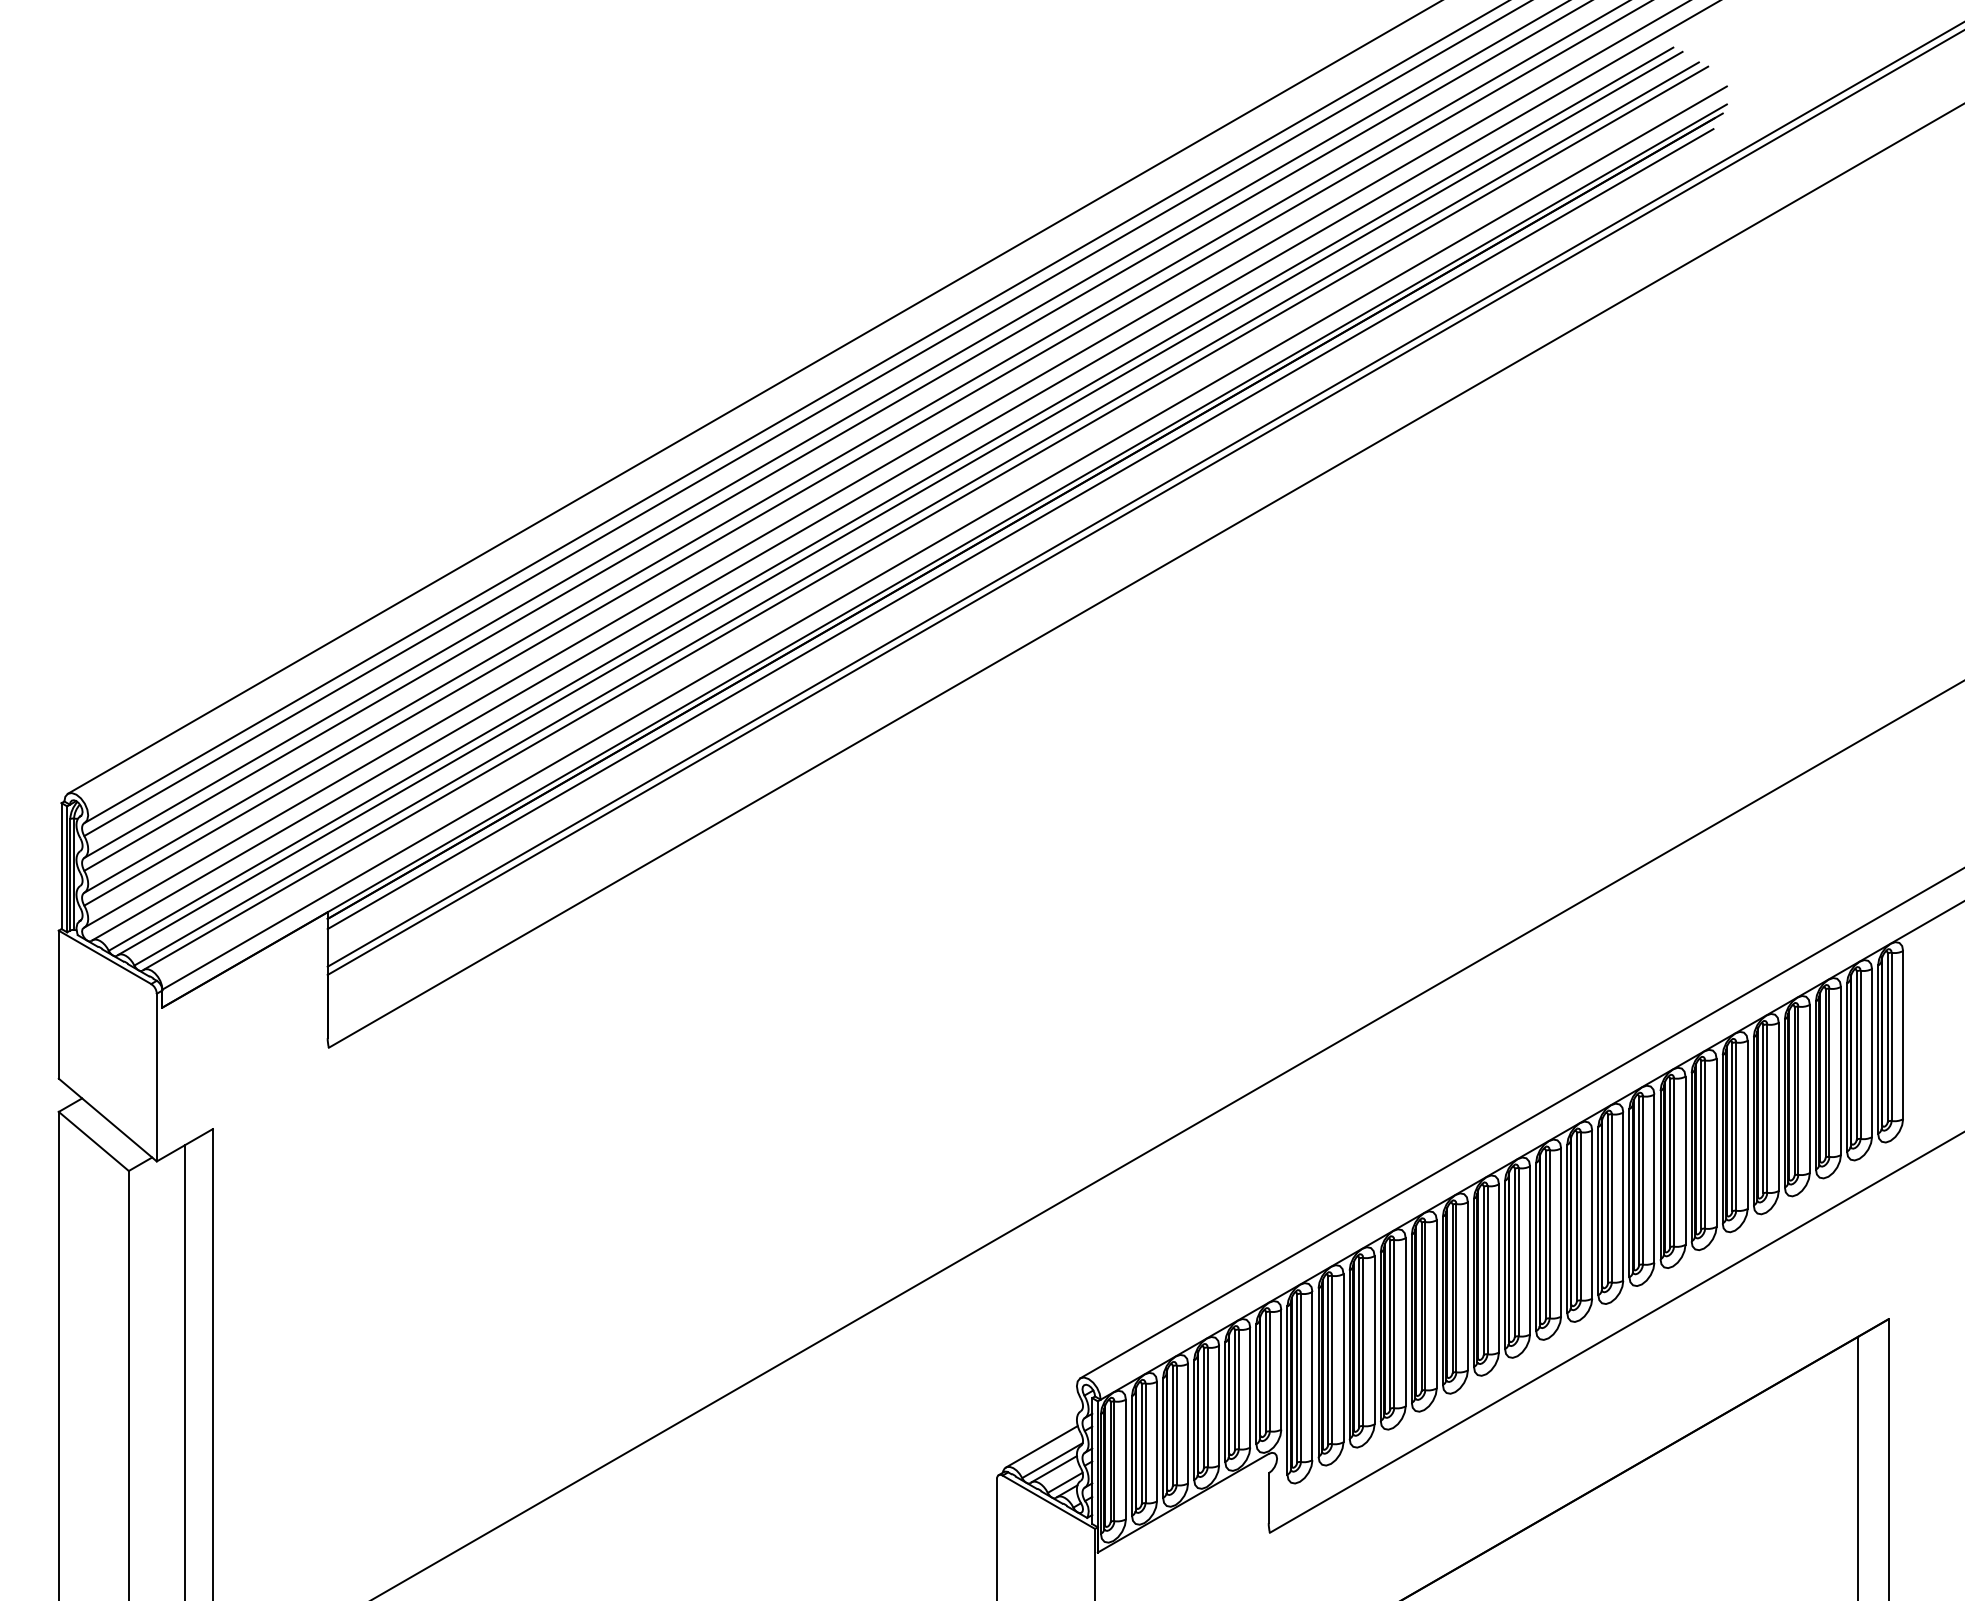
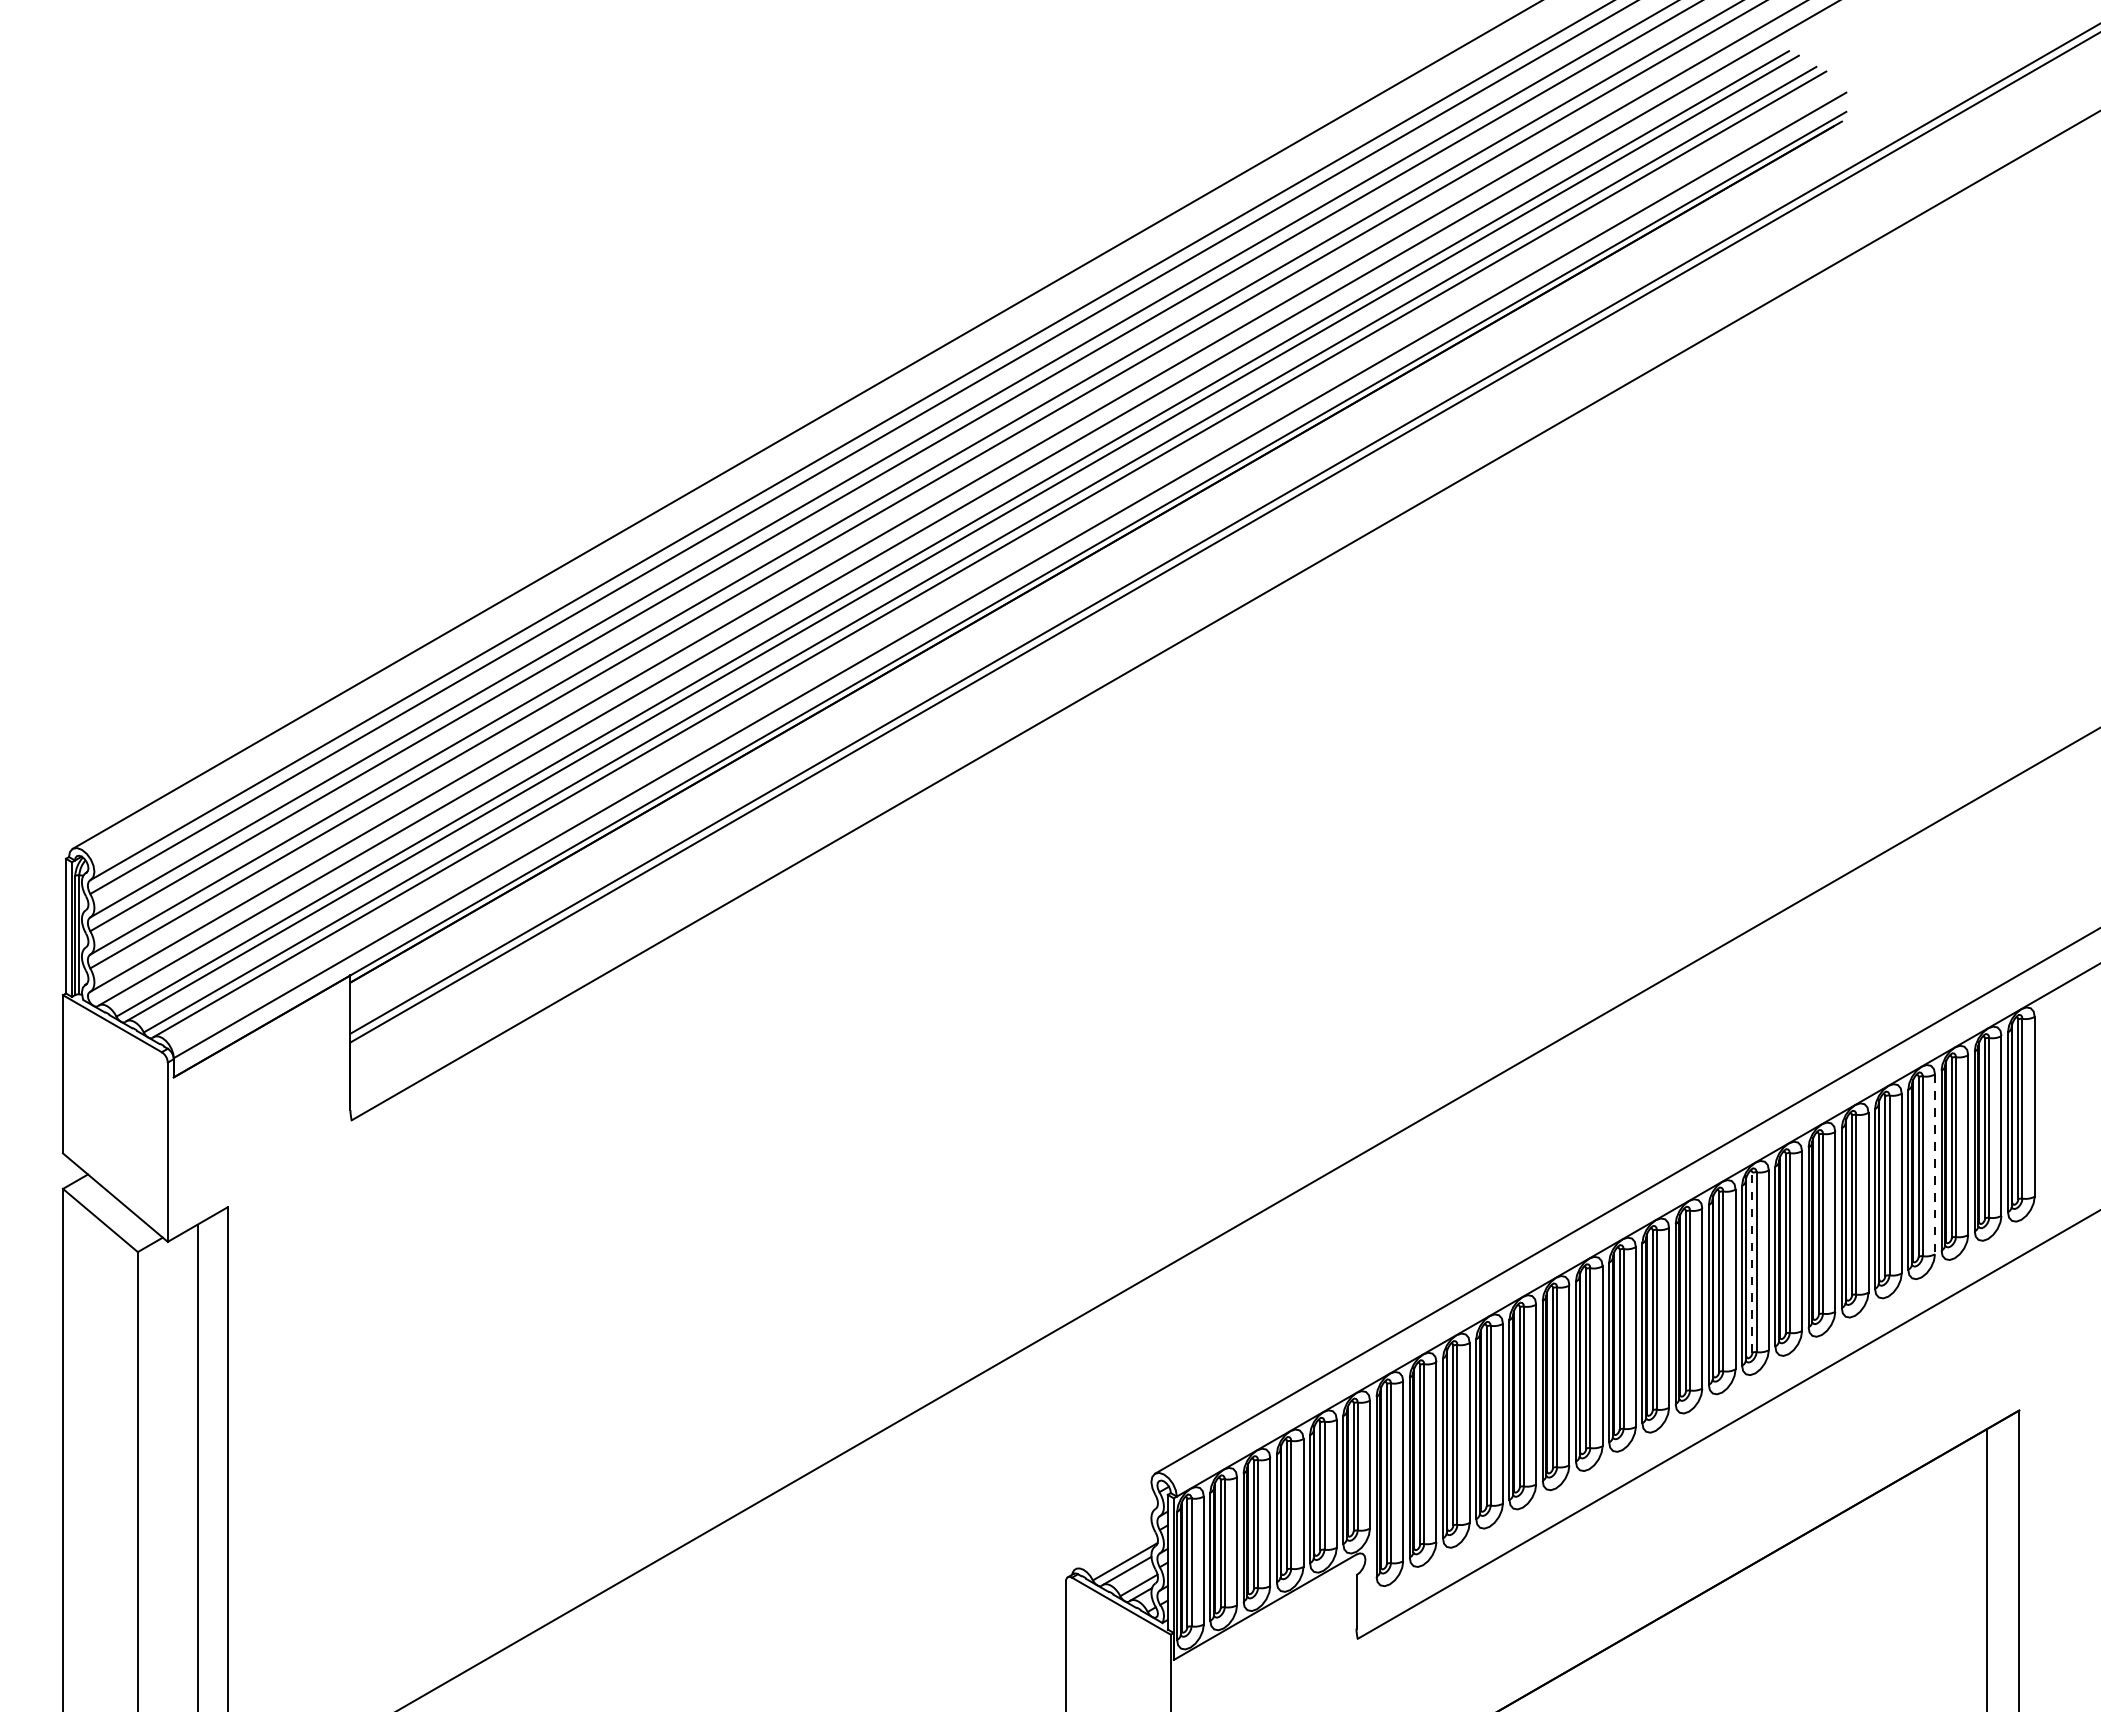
line: (1019, 528) -> (1090, 565), removed
line: (1810, 1089) -> (1935, 1164), solid -> dashed
line: (1639, 1180) -> (1752, 1262), solid -> dashed
line: (1041, 1446) -> (1113, 1546), removed

